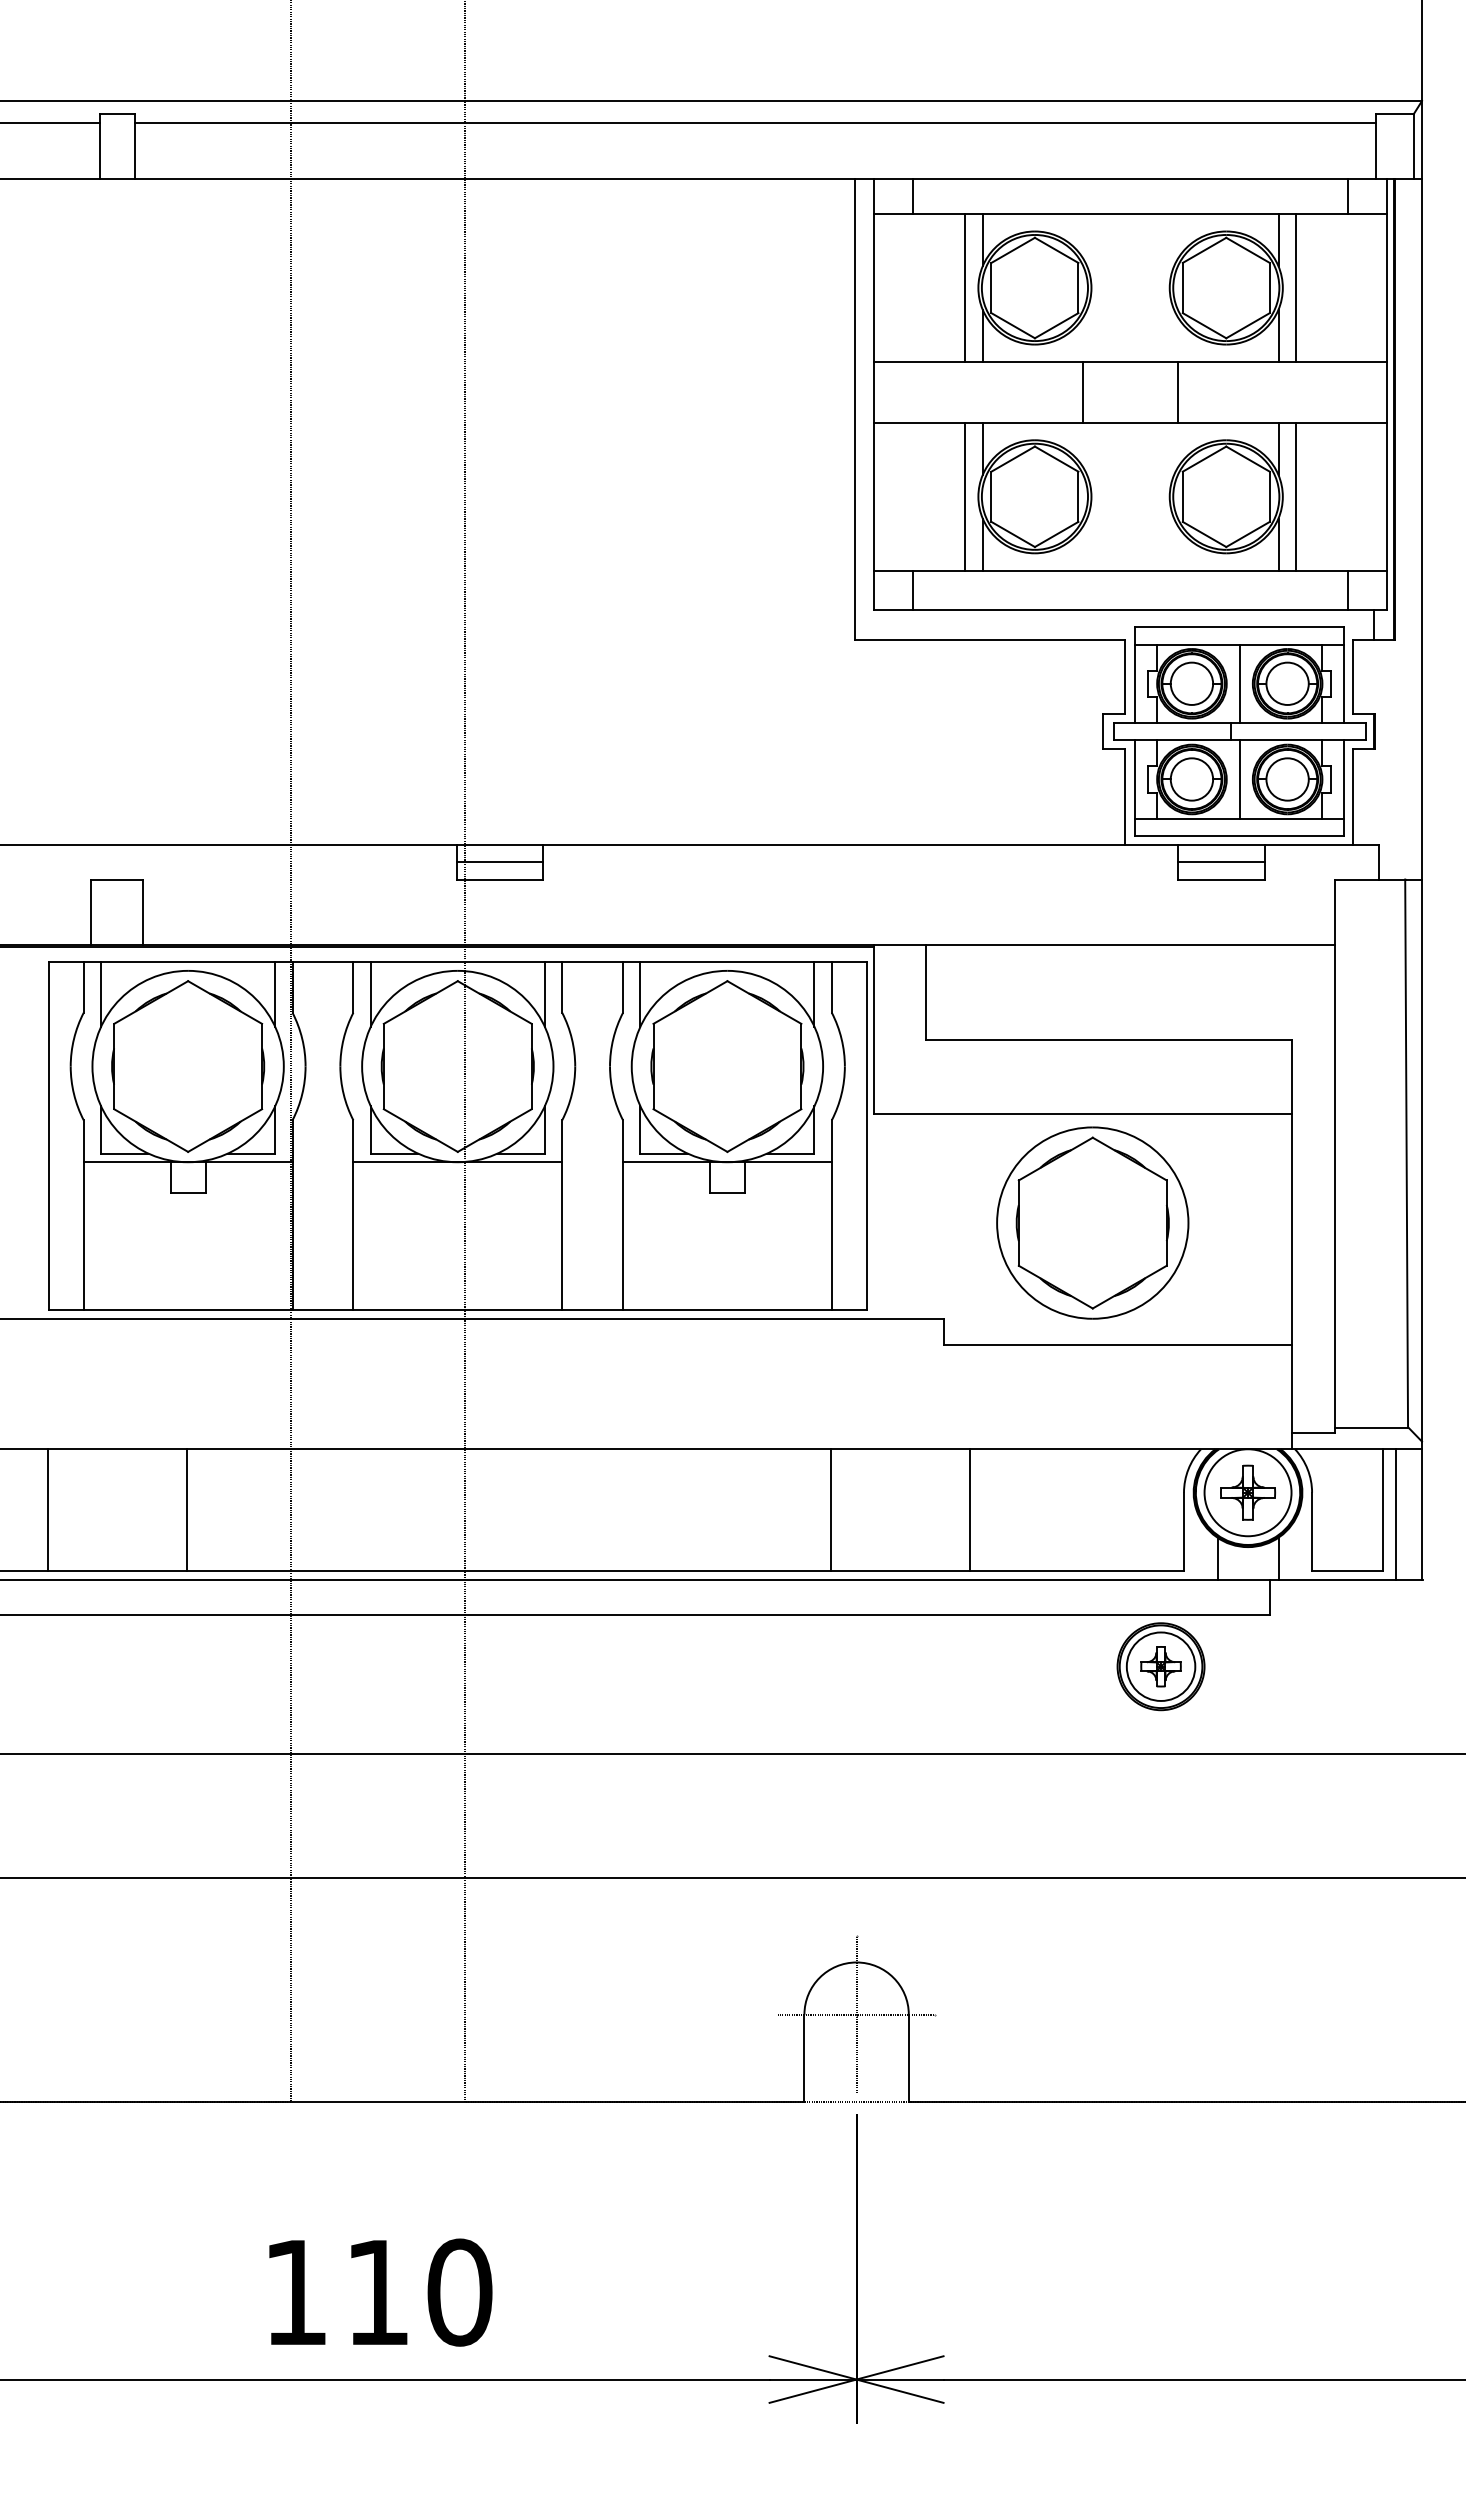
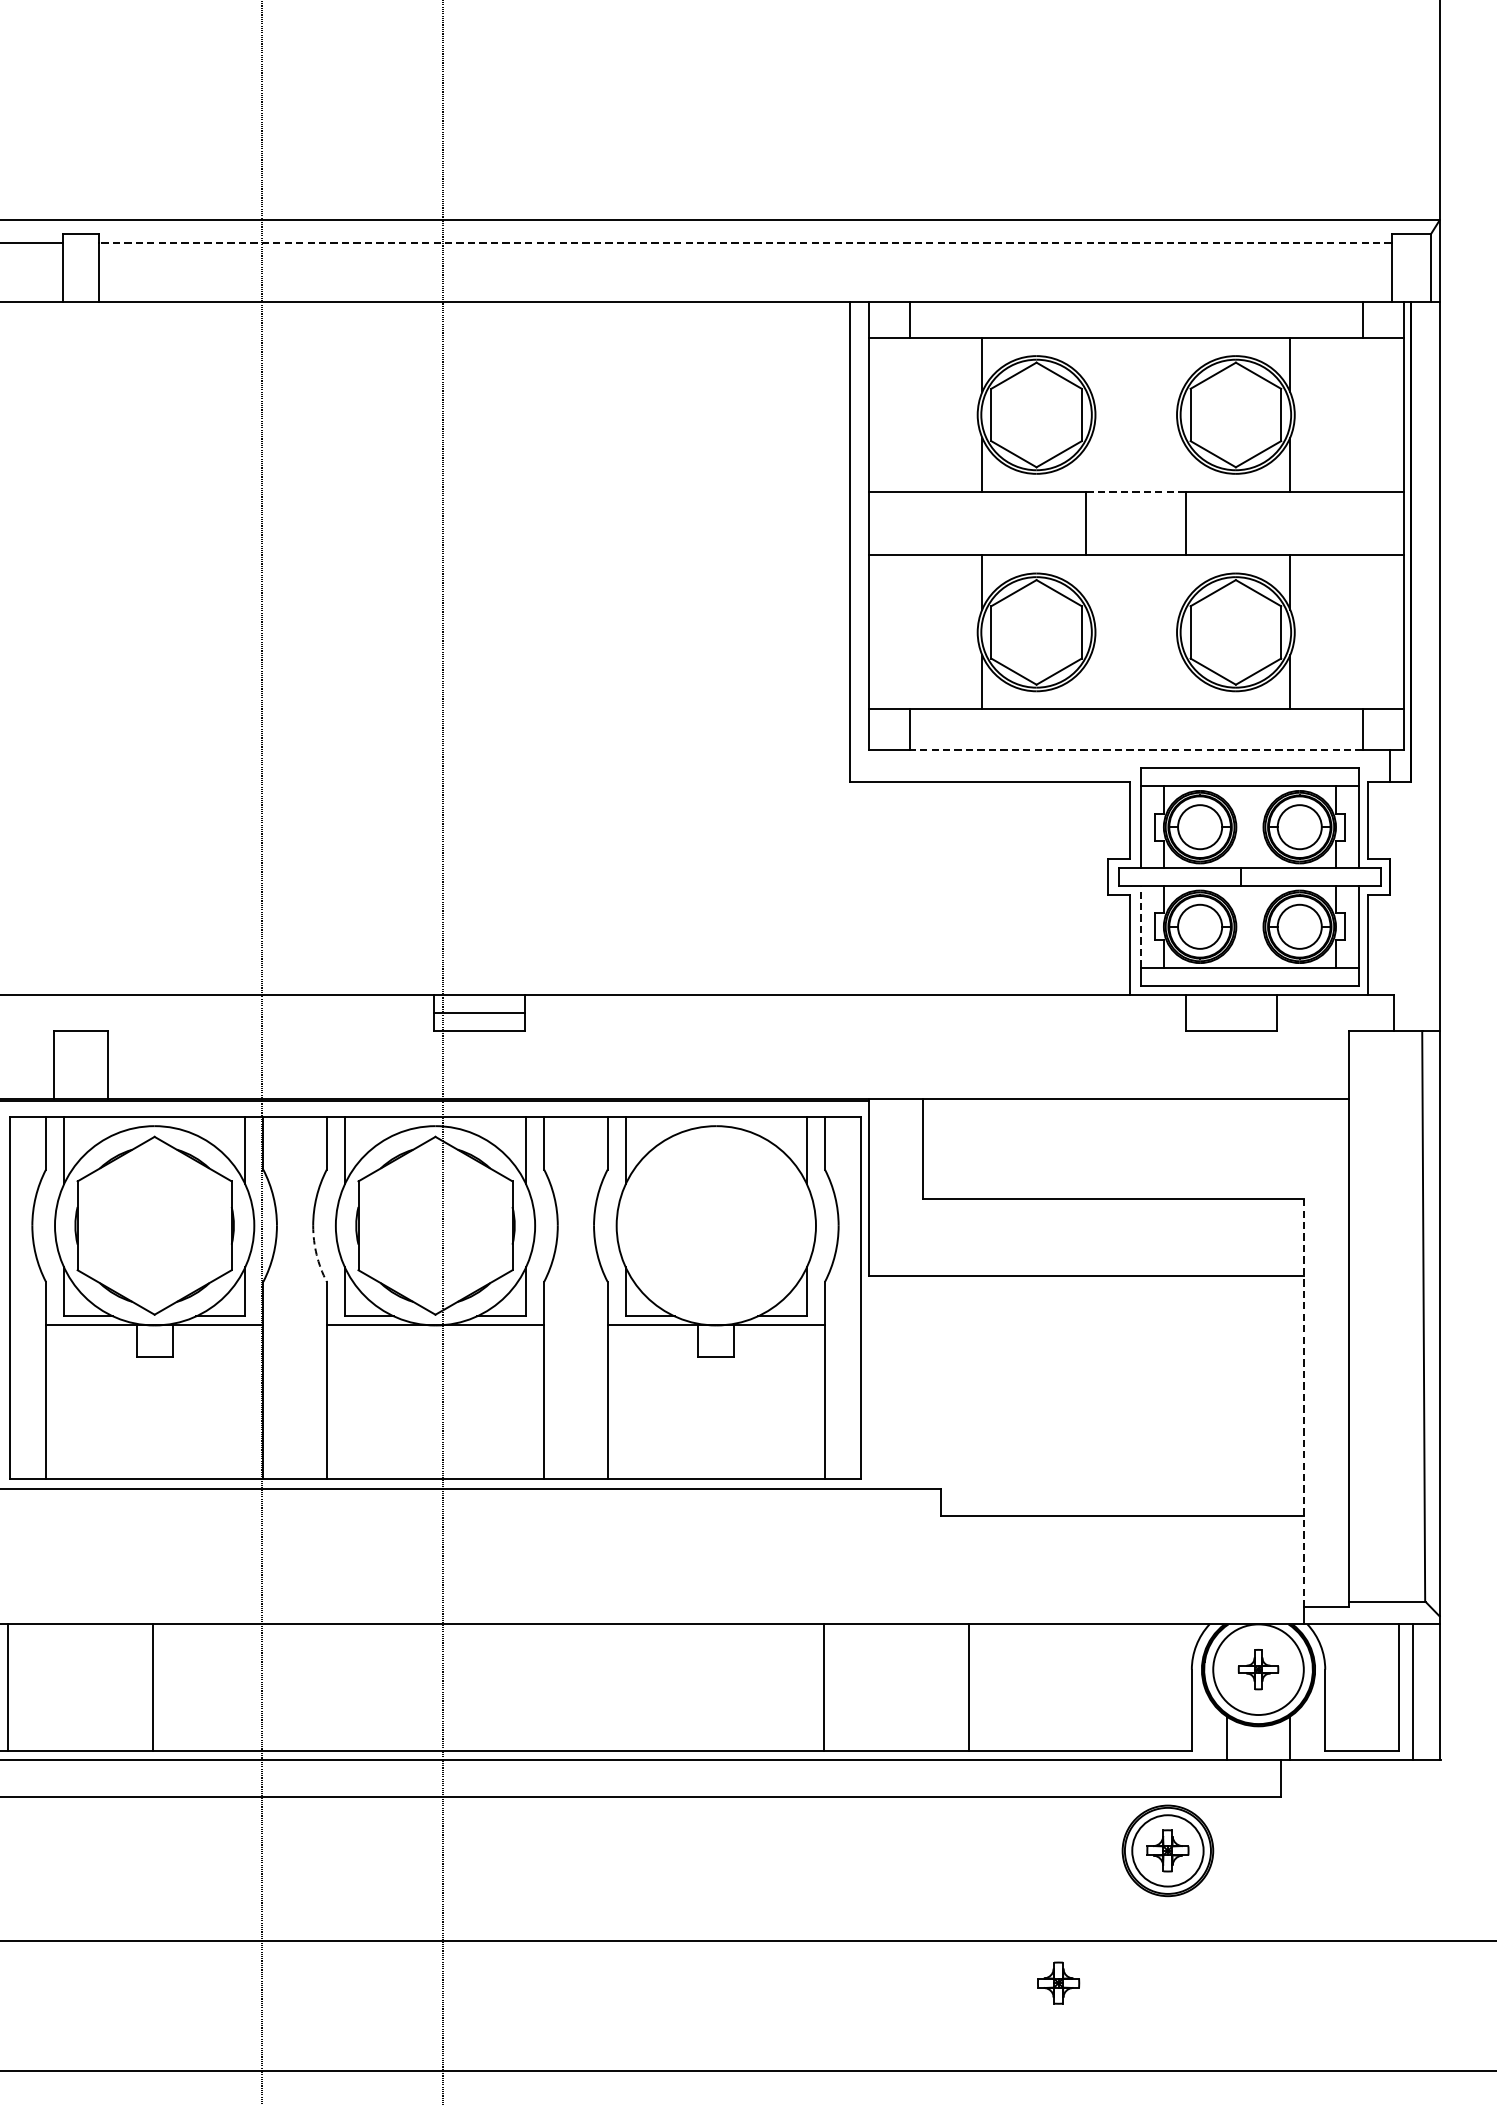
line: (755, 122) -> (745, 242), solid -> dashed
line: (965, 287) -> (964, 414), removed
line: (1295, 287) -> (1307, 414), removed
line: (1130, 361) -> (1136, 491), solid -> dashed
line: (965, 496) -> (964, 632), removed
line: (1295, 496) -> (1307, 632), removed
line: (1130, 609) -> (1136, 749), solid -> dashed
line: (1239, 683) -> (1249, 826), removed
line: (1135, 779) -> (1141, 926), solid -> dashed
line: (1239, 779) -> (1249, 926), removed
line: (1221, 862) -> (1230, 1013), removed
part: (727, 1066) -> (716, 1225), removed
arc: (343, 1094) -> (316, 1254), solid -> dashed
part: (1092, 1222) -> (1096, 1388), removed
line: (1291, 1236) -> (1303, 1402), solid -> dashed
part: (1247, 1492) -> (1257, 1669), size x0.7
part: (1055, 1793) -> (1058, 1982), added

